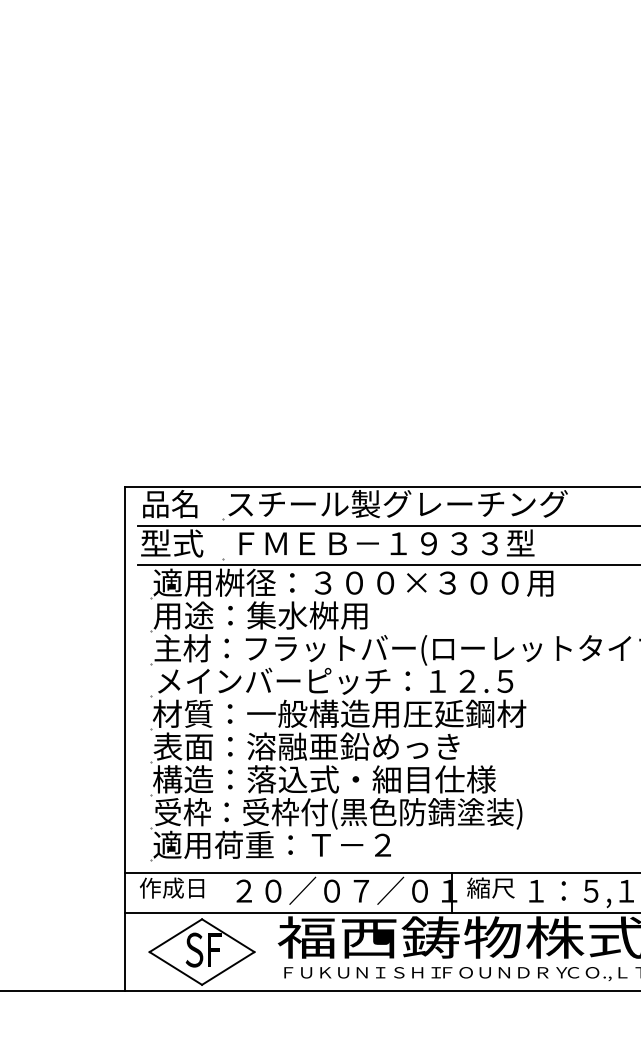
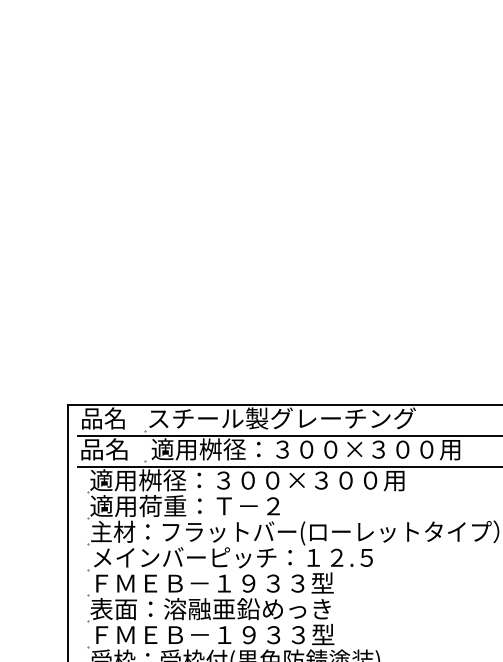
text: (172, 543) -> (105, 449), 型式 -> 品名
text: (427, 543) -> (305, 449), ＦＭＥＢ－１９３３型 -> 適用桝径：３００×３００用
text: (273, 615) -> (184, 506), 用途：集水桝用 -> 適用荷重：Ｔ－２
text: (339, 713) -> (236, 583), 材質：一般構造用圧延鋼材 -> ＦＭＥＢ－１９３３型
text: (324, 779) -> (224, 634), 構造：落込式・細目仕様 -> ＦＭＥＢ－１９３３型

